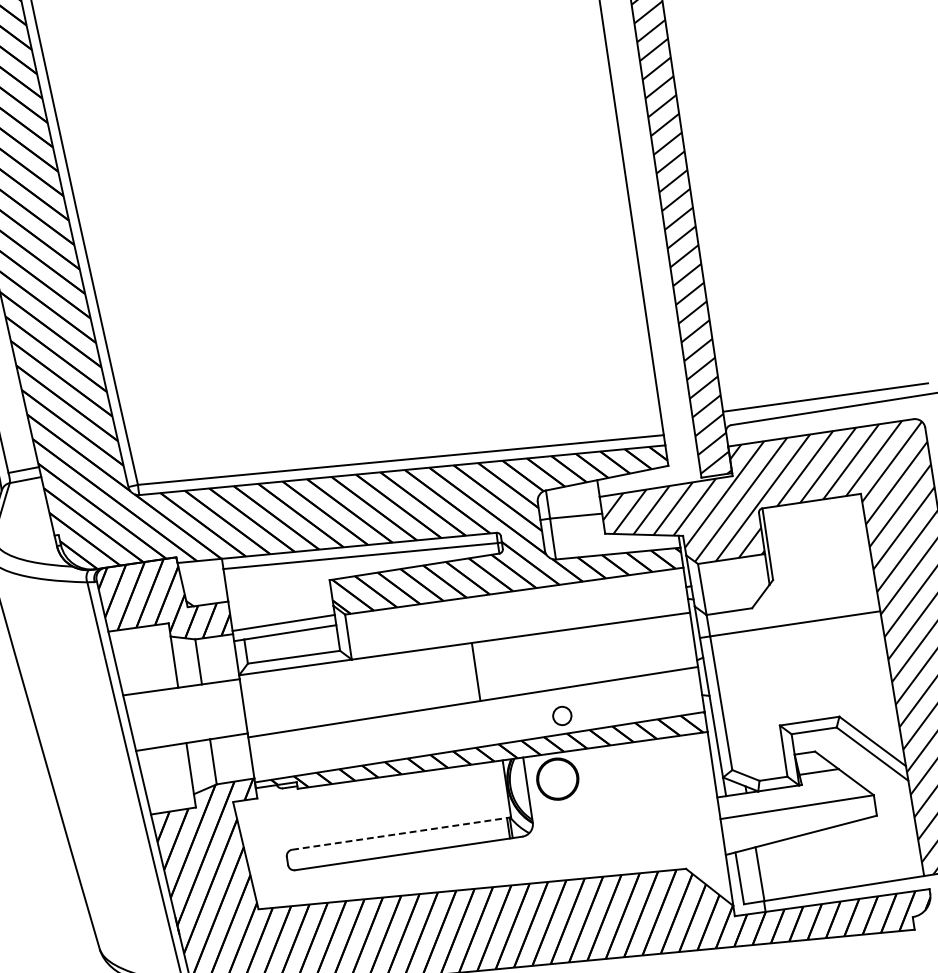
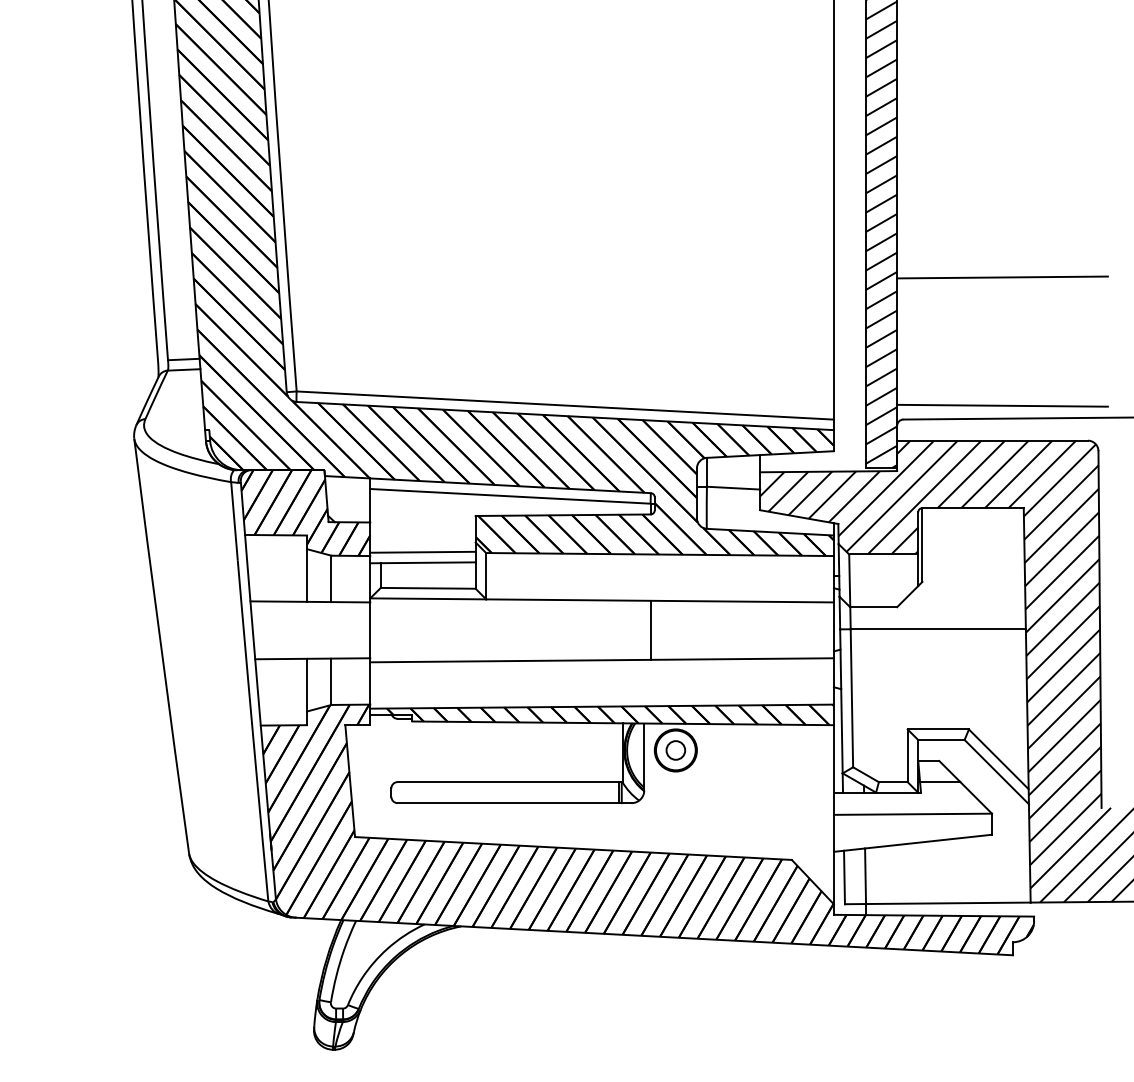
line: (807, 272) -> (1002, 277), added
line: (475, 671) -> (650, 629), moved
circle: (561, 716) -> (675, 750), moved
line: (401, 834) -> (510, 782), dashed -> solid

